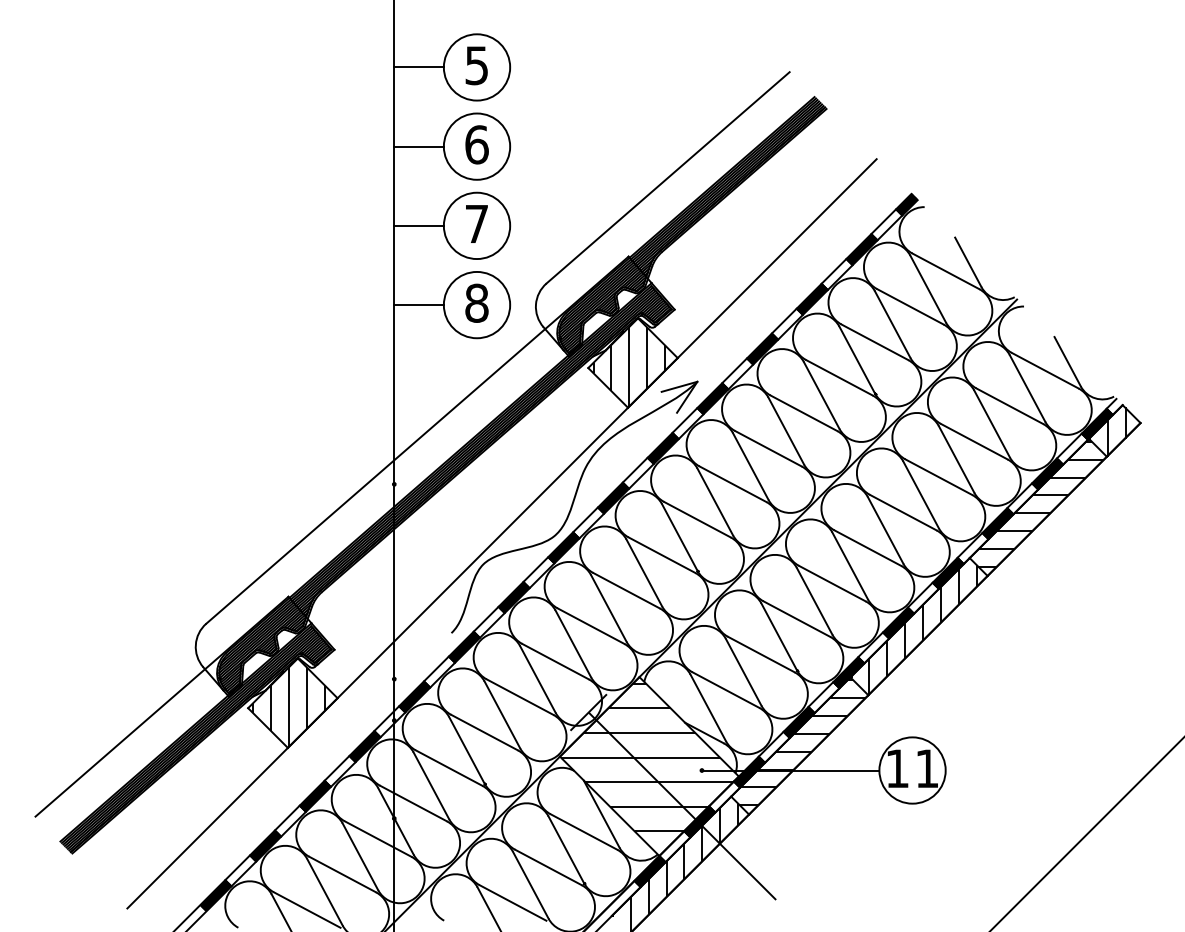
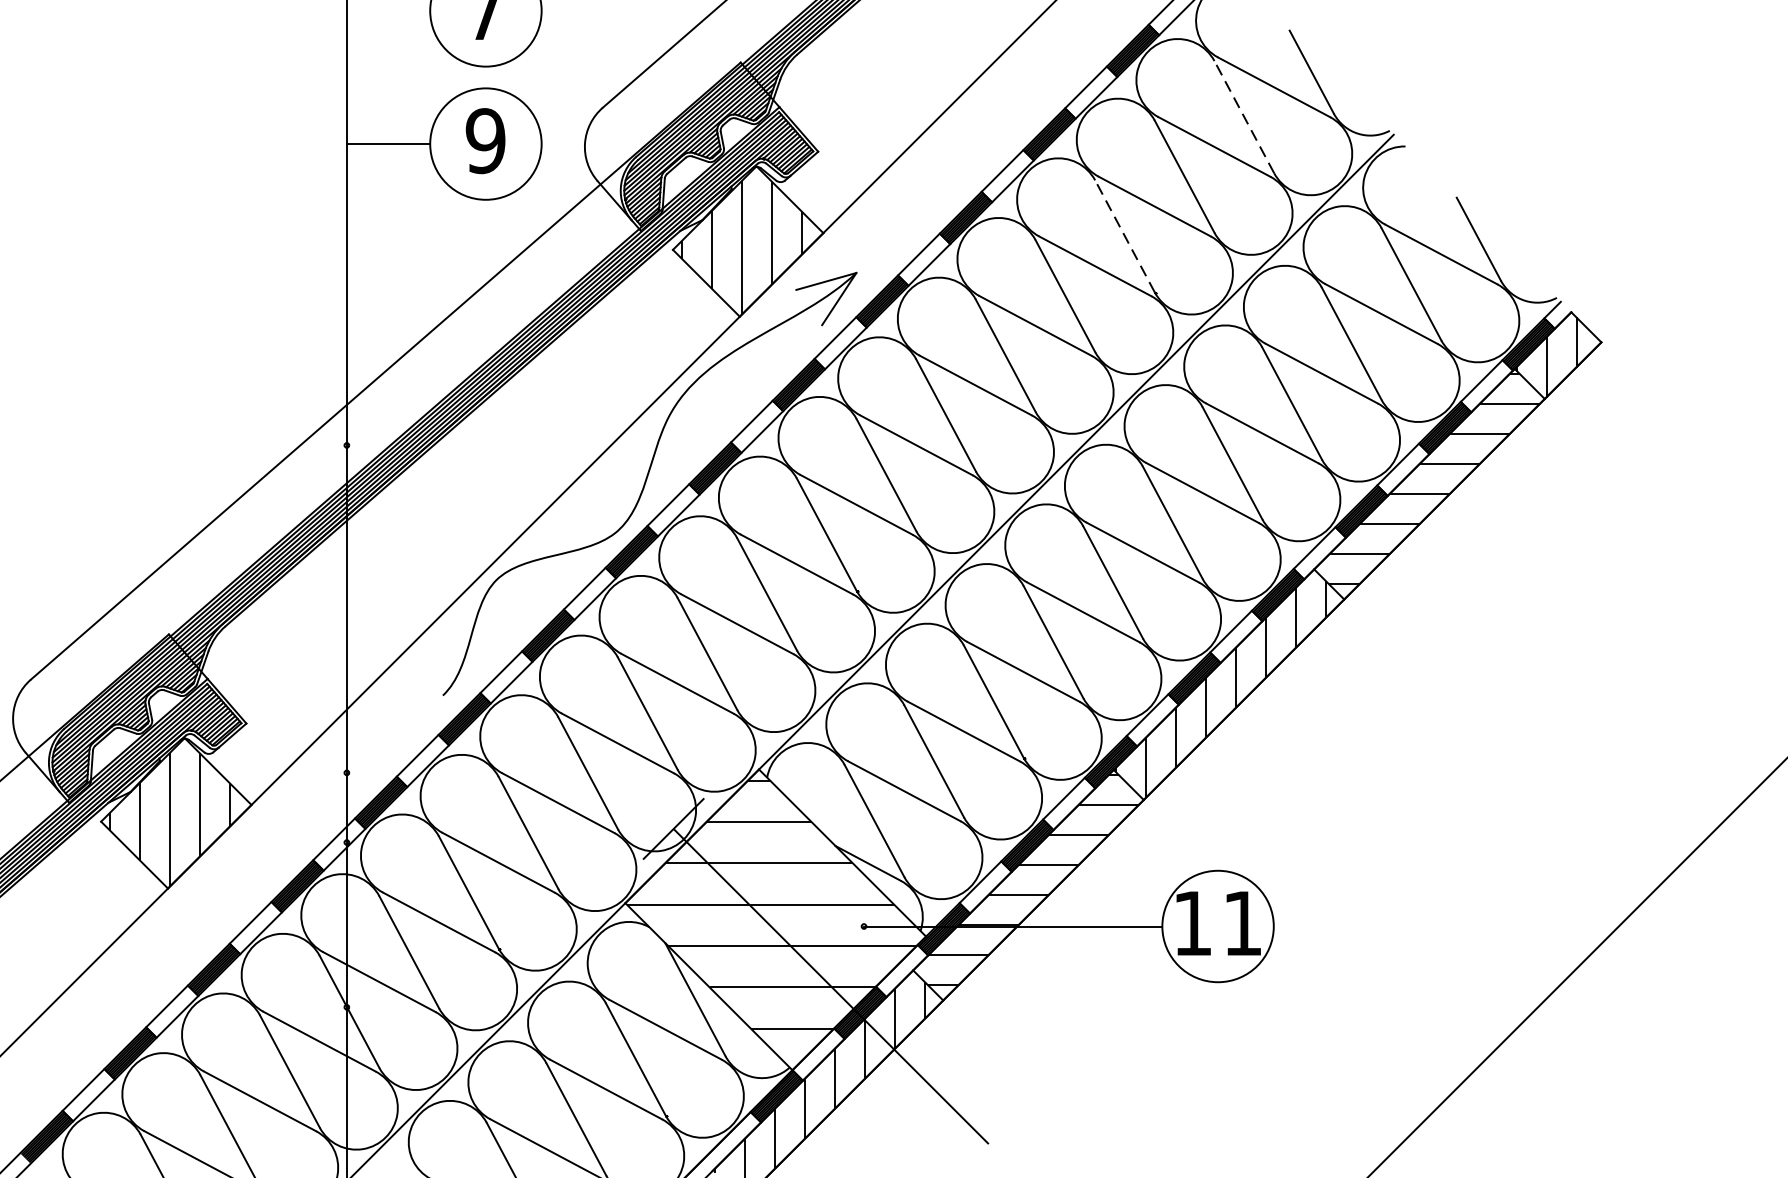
line: (418, 225) -> (387, 10), removed
line: (928, 289) -> (1244, 117), solid -> dashed
text: (476, 302) -> (485, 139), 8 -> 9
line: (857, 360) -> (1125, 237), solid -> dashed

